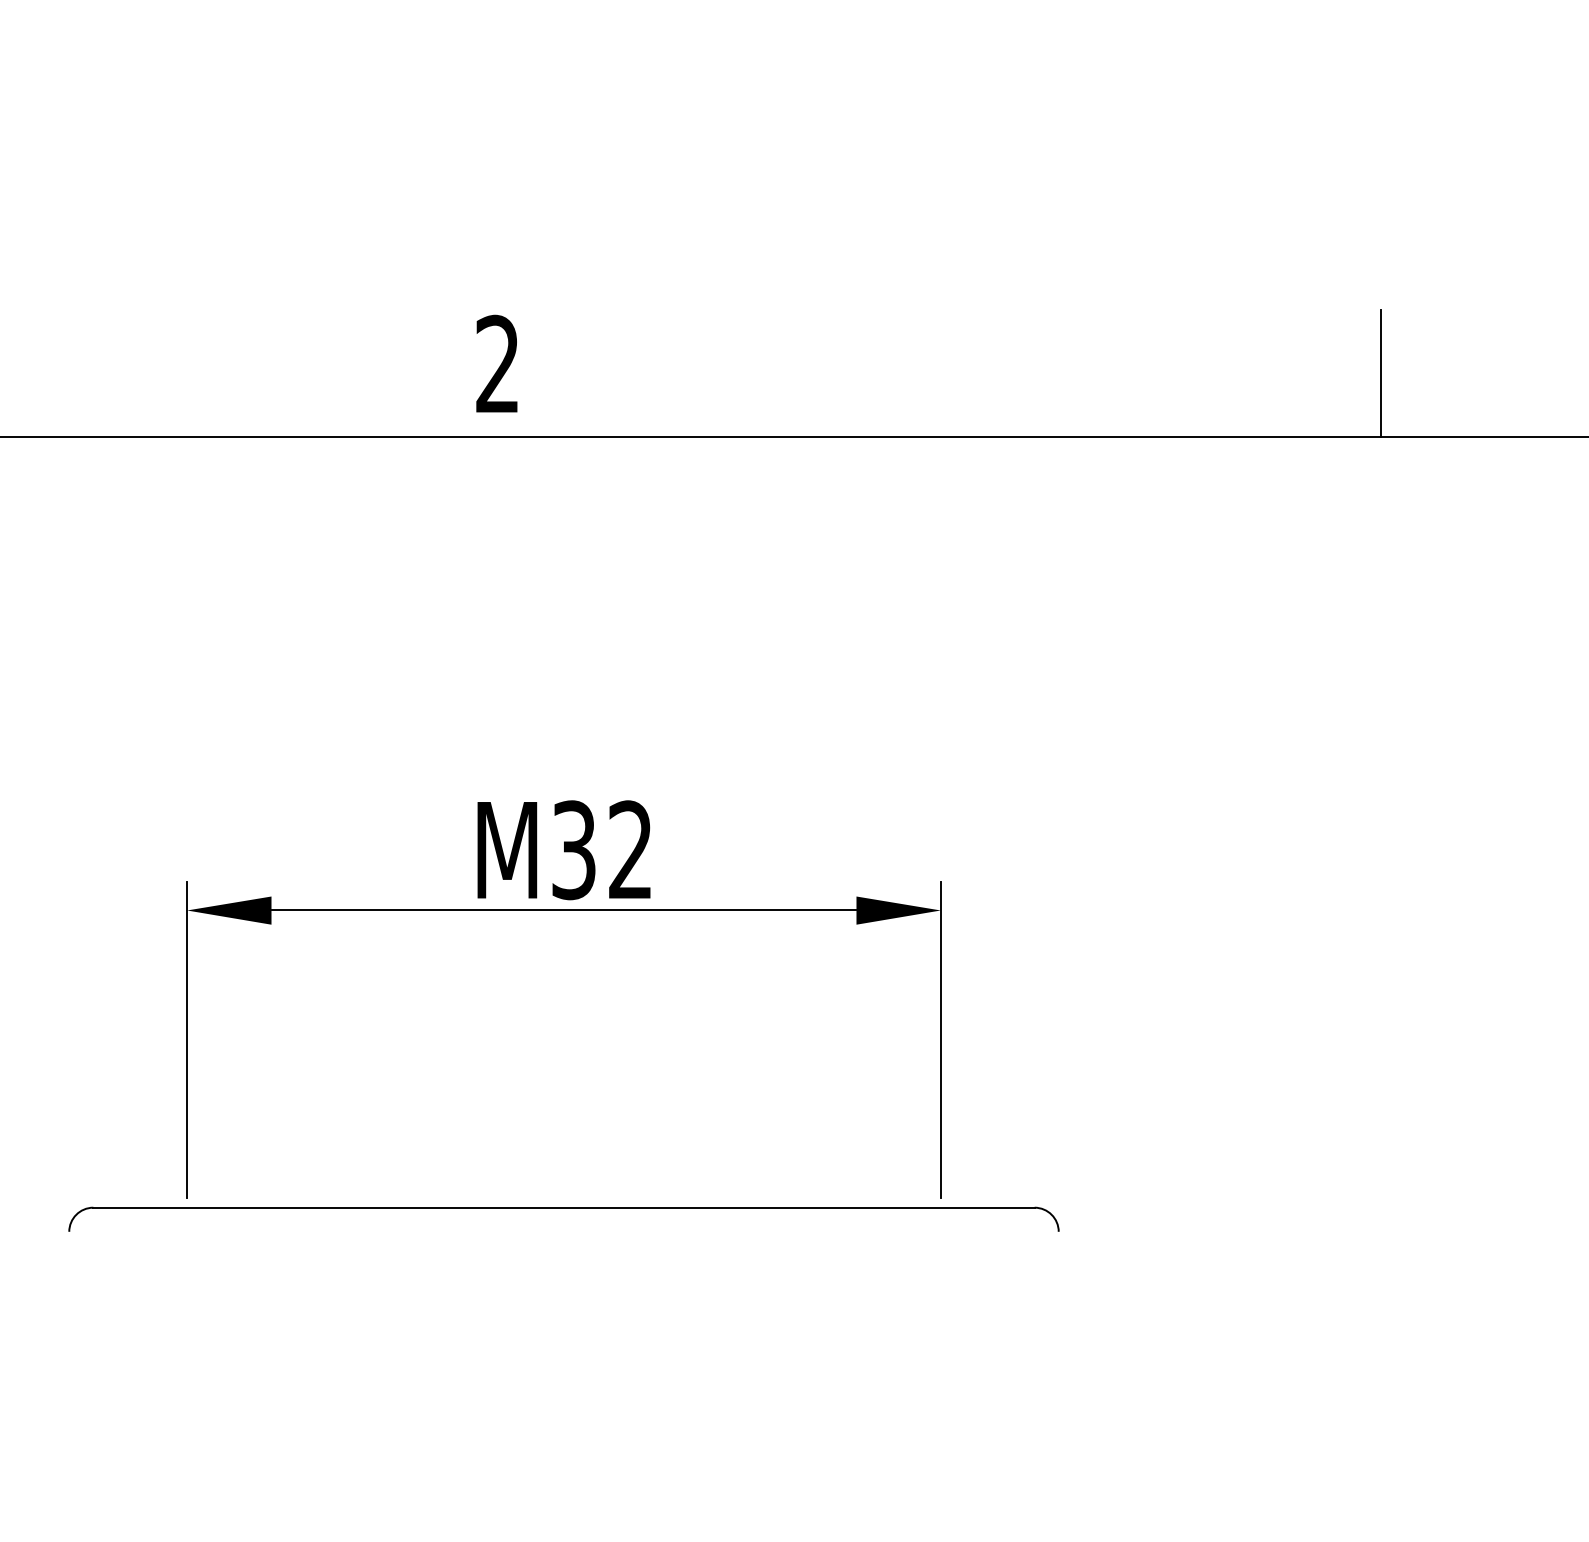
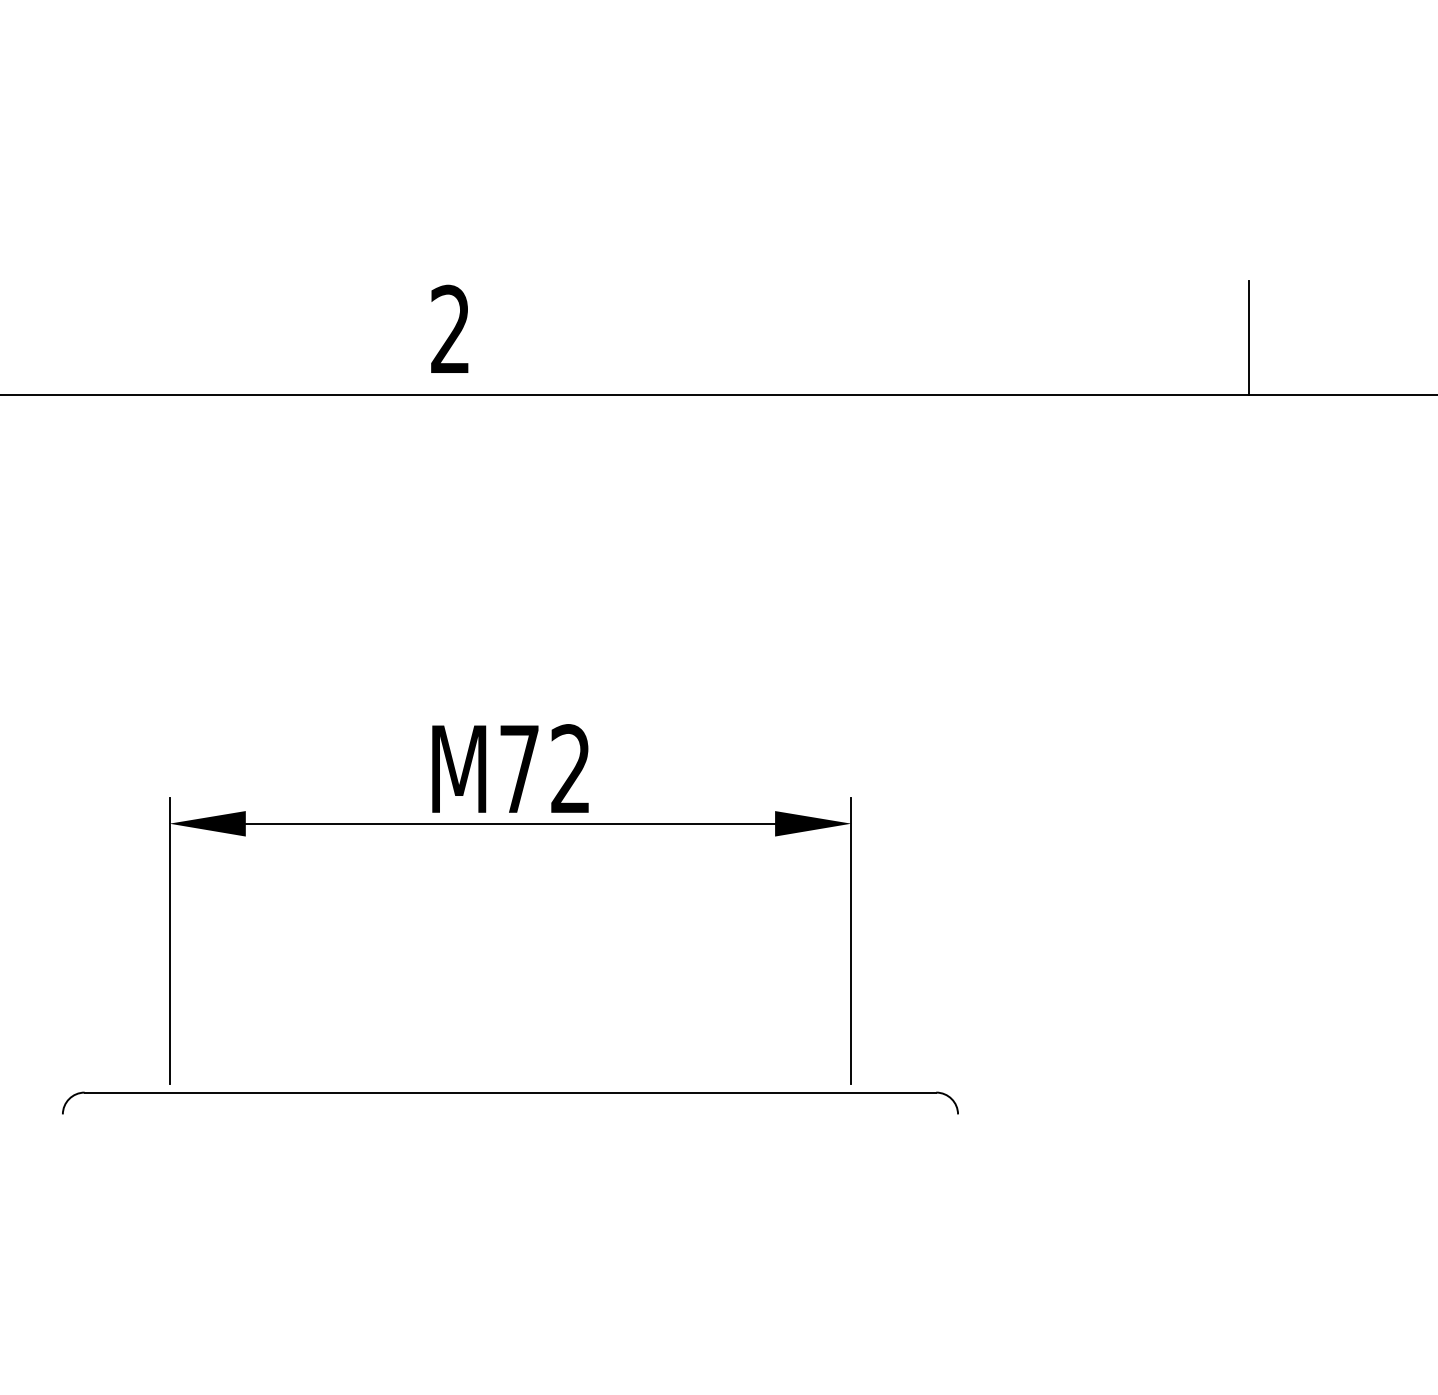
text: (573, 850) -> (519, 769), M32 -> M72

